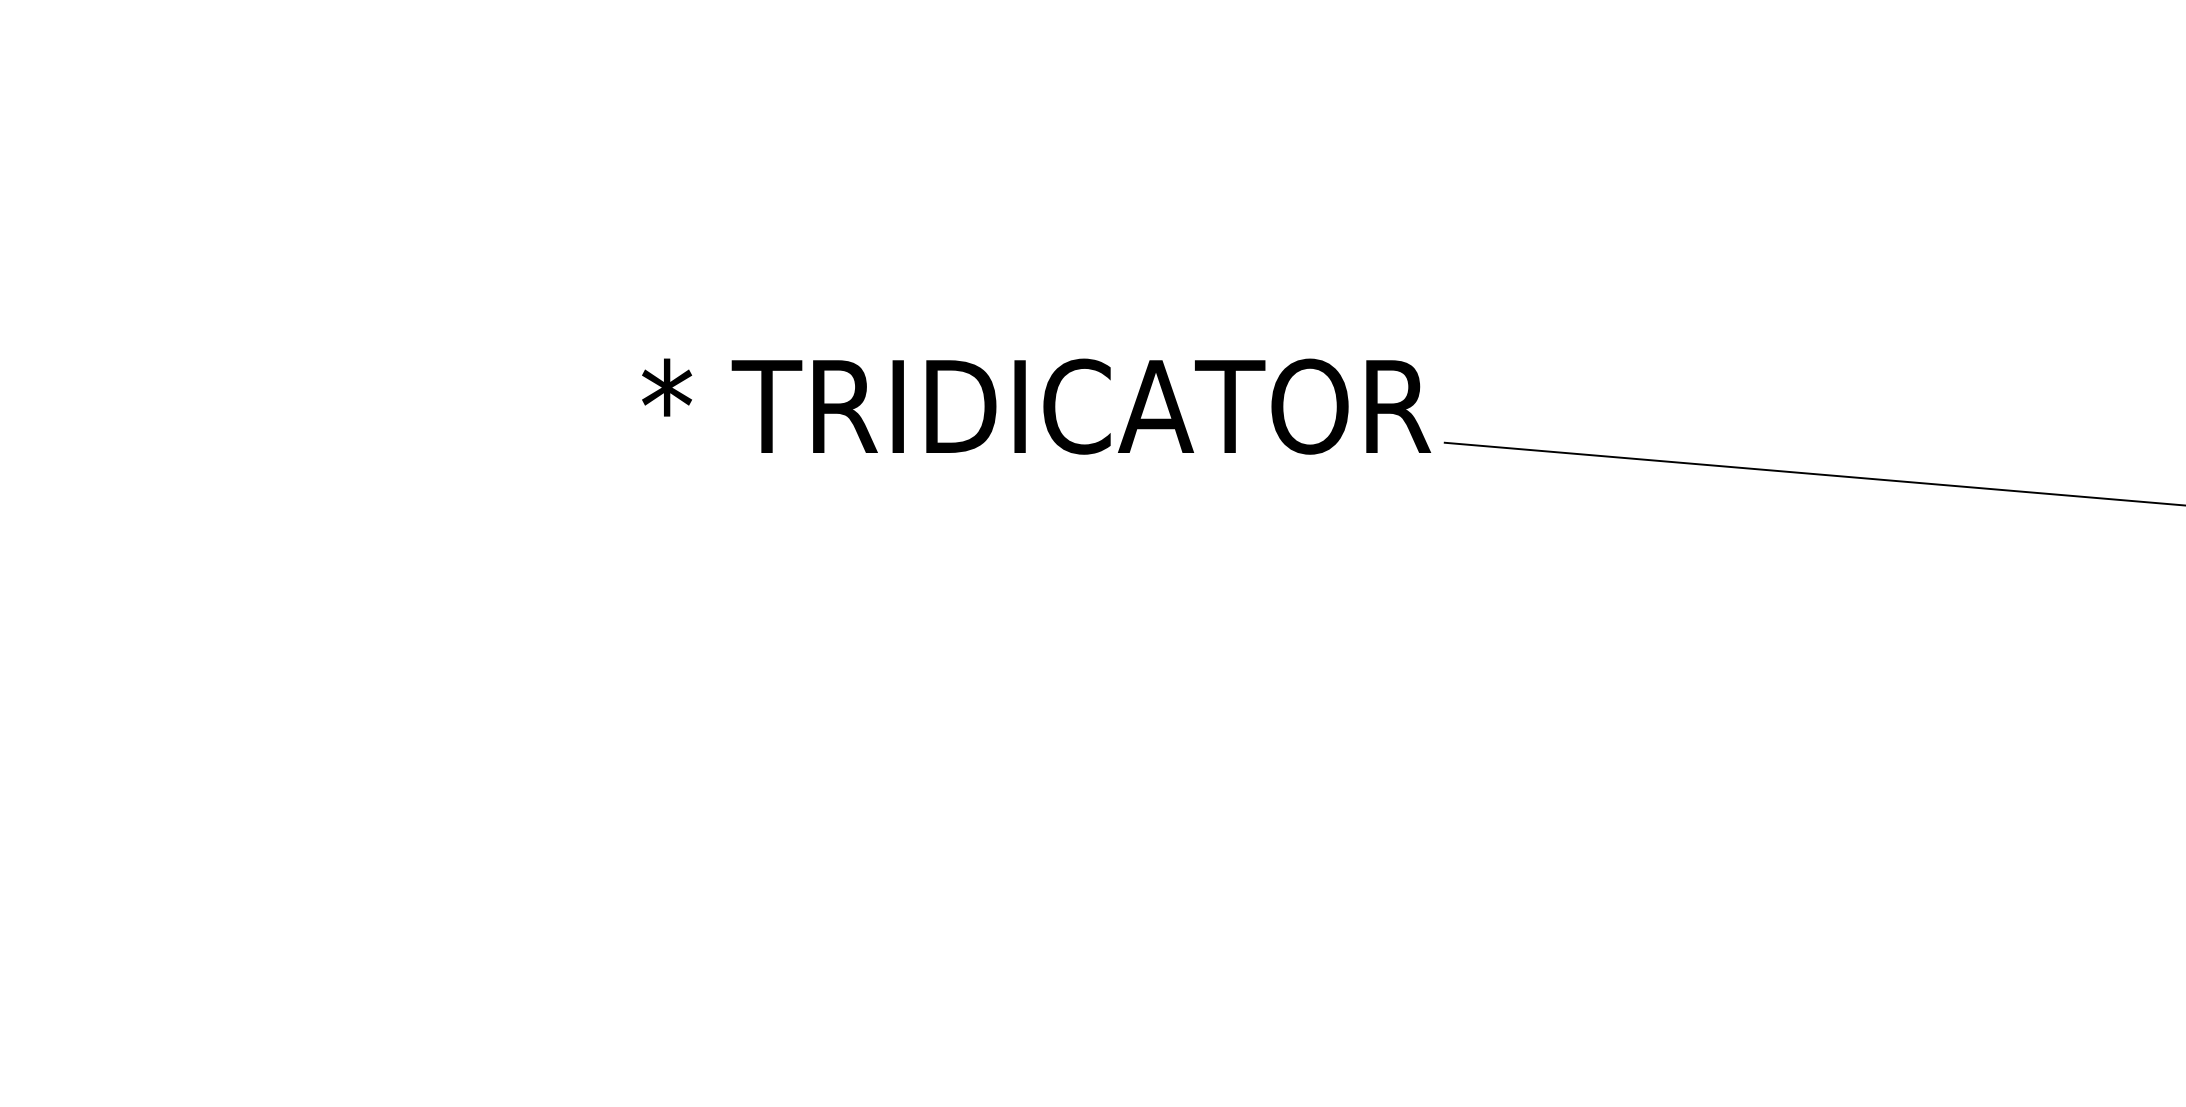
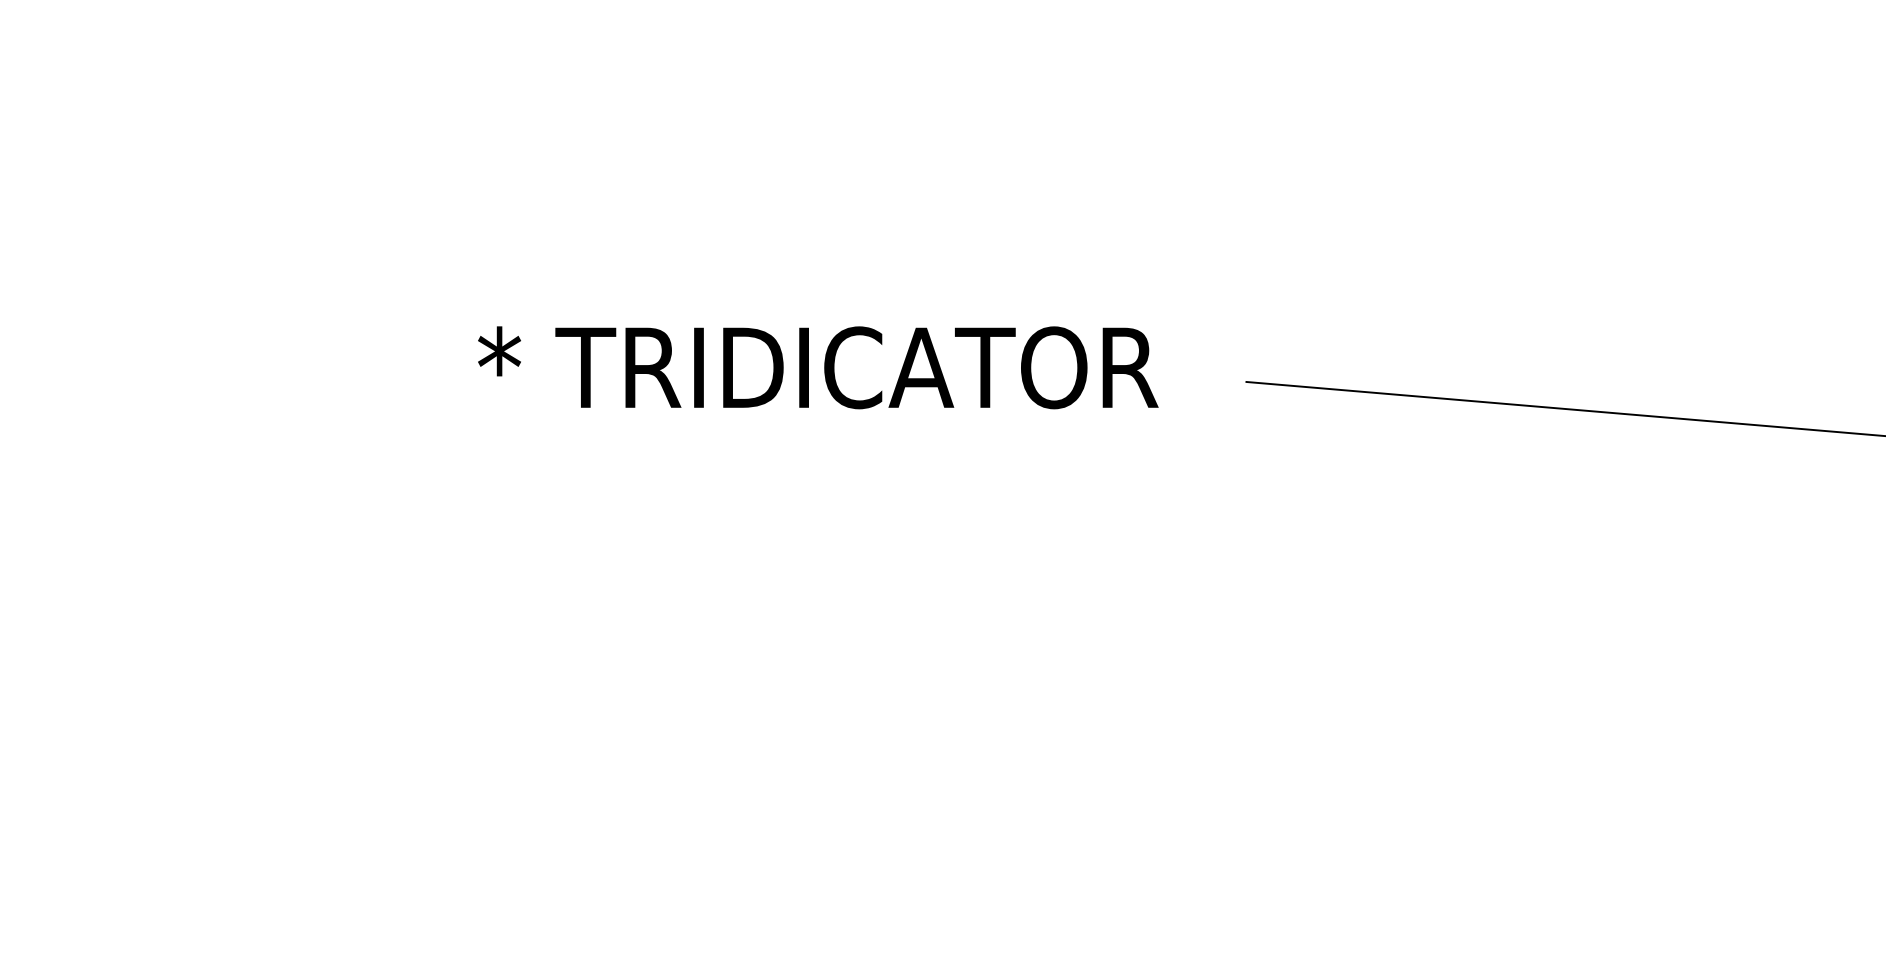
text: (1036, 406) -> (818, 367), moved

